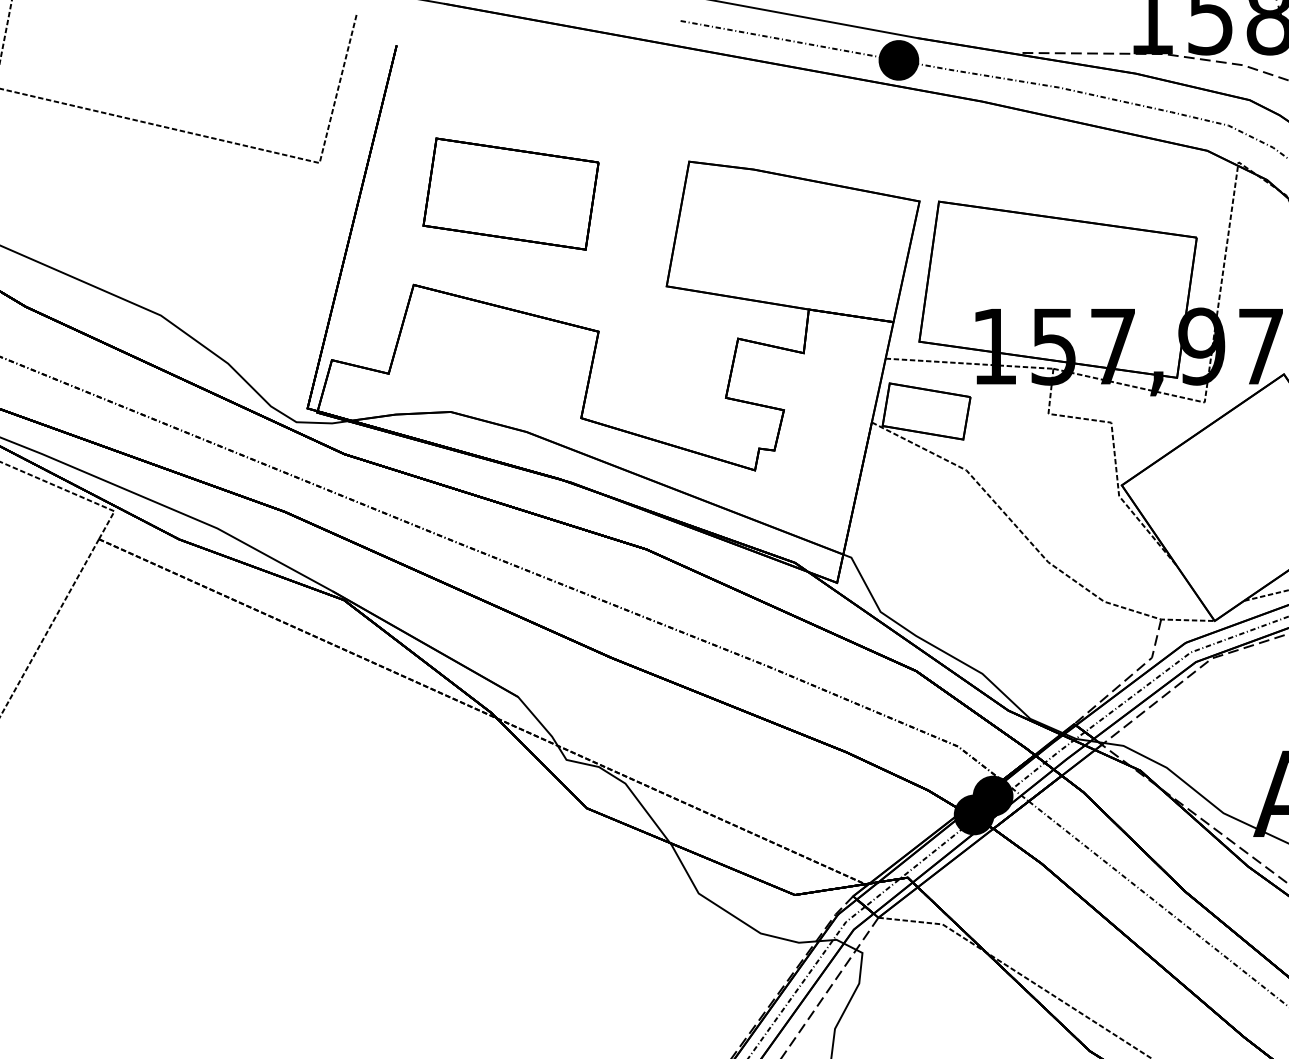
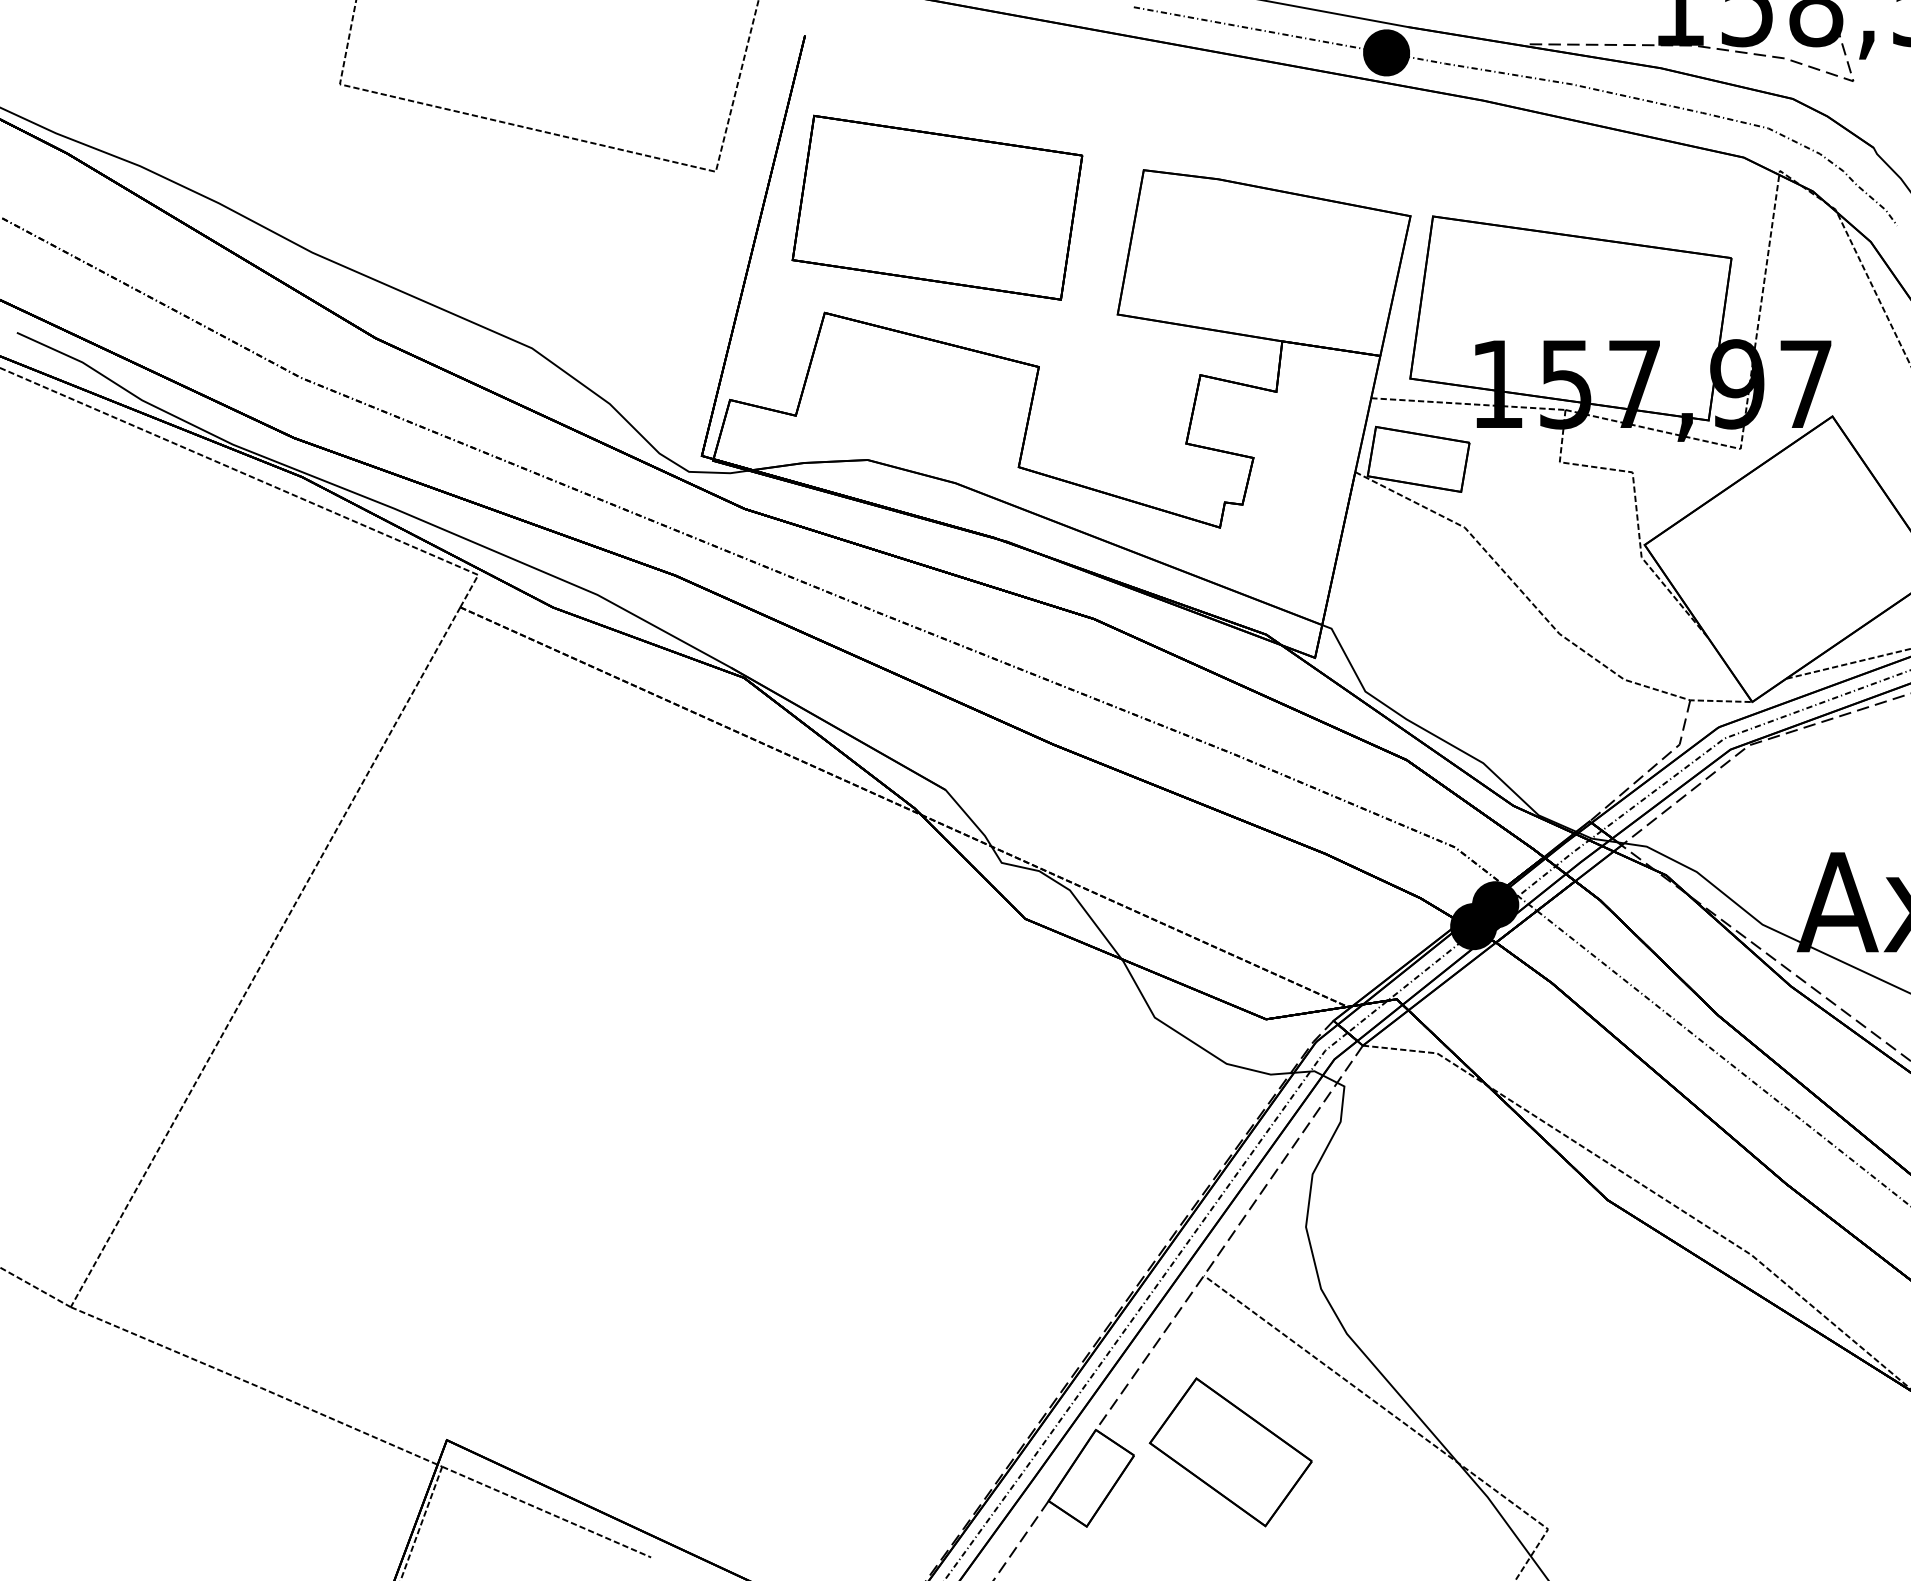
part: (511, 193) -> (937, 207), size x1.43

